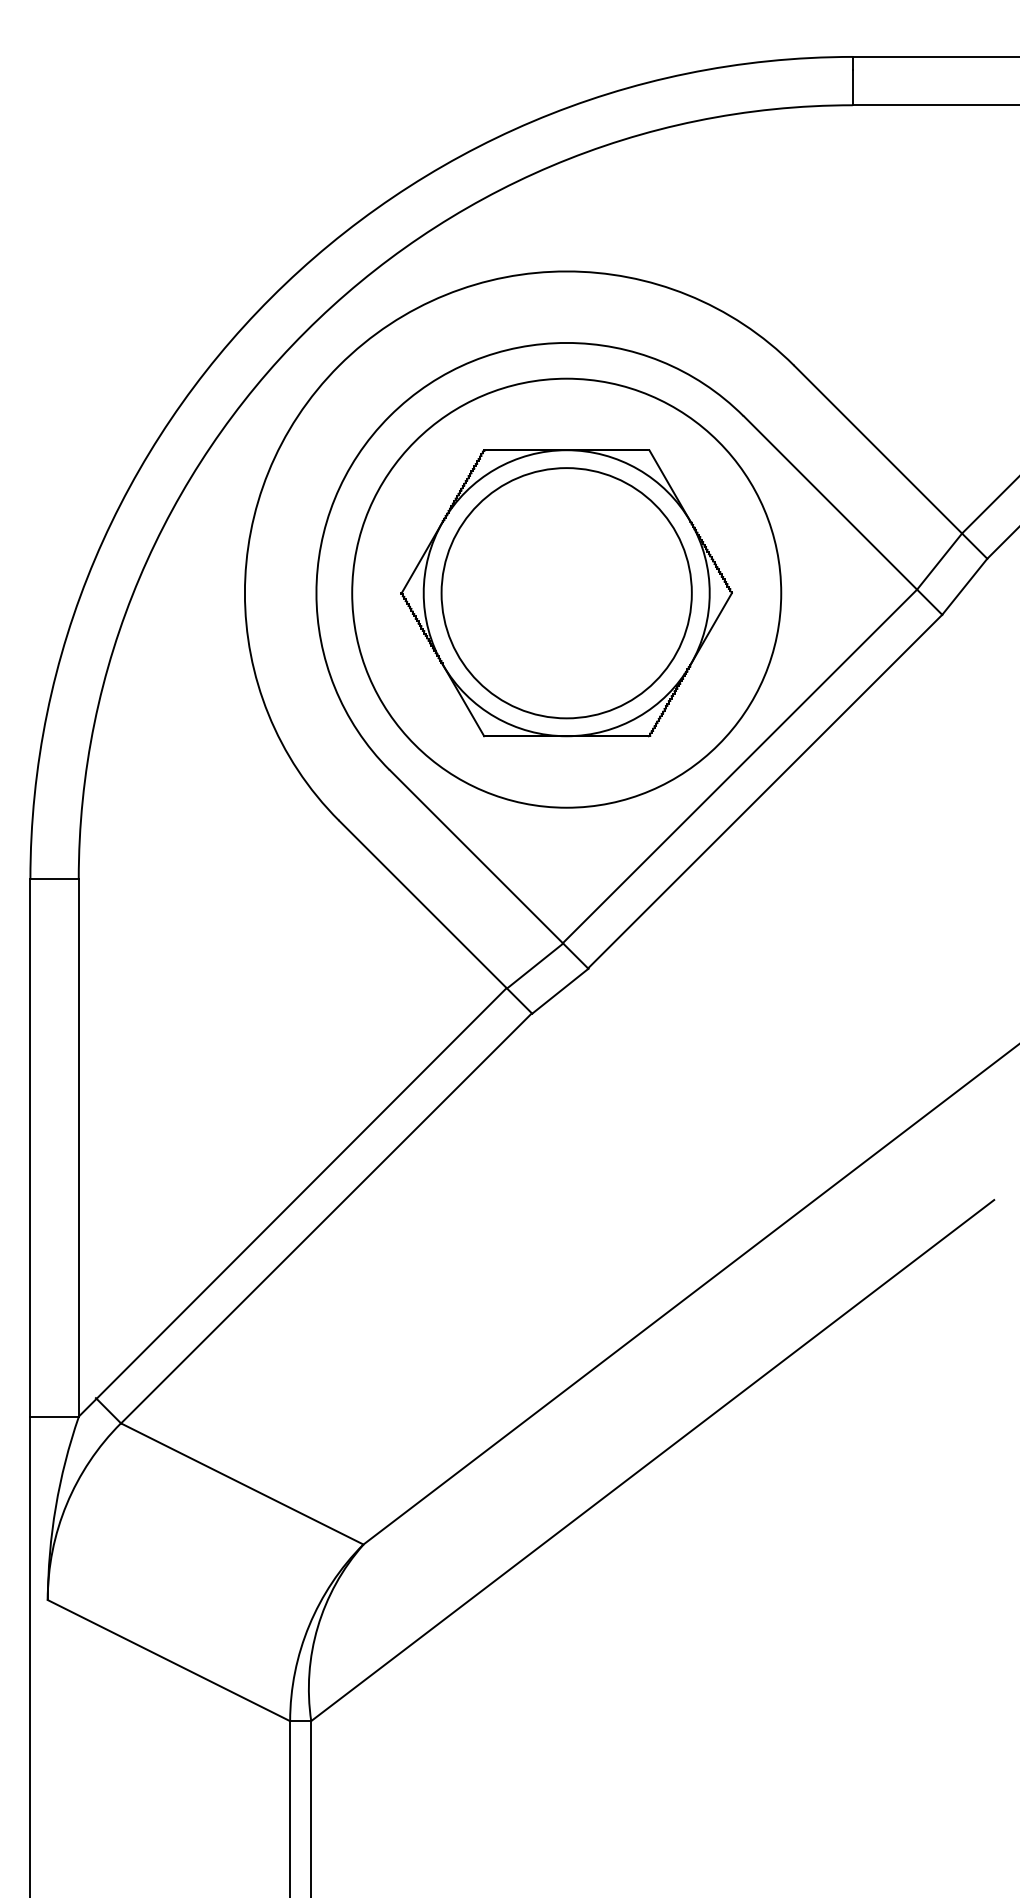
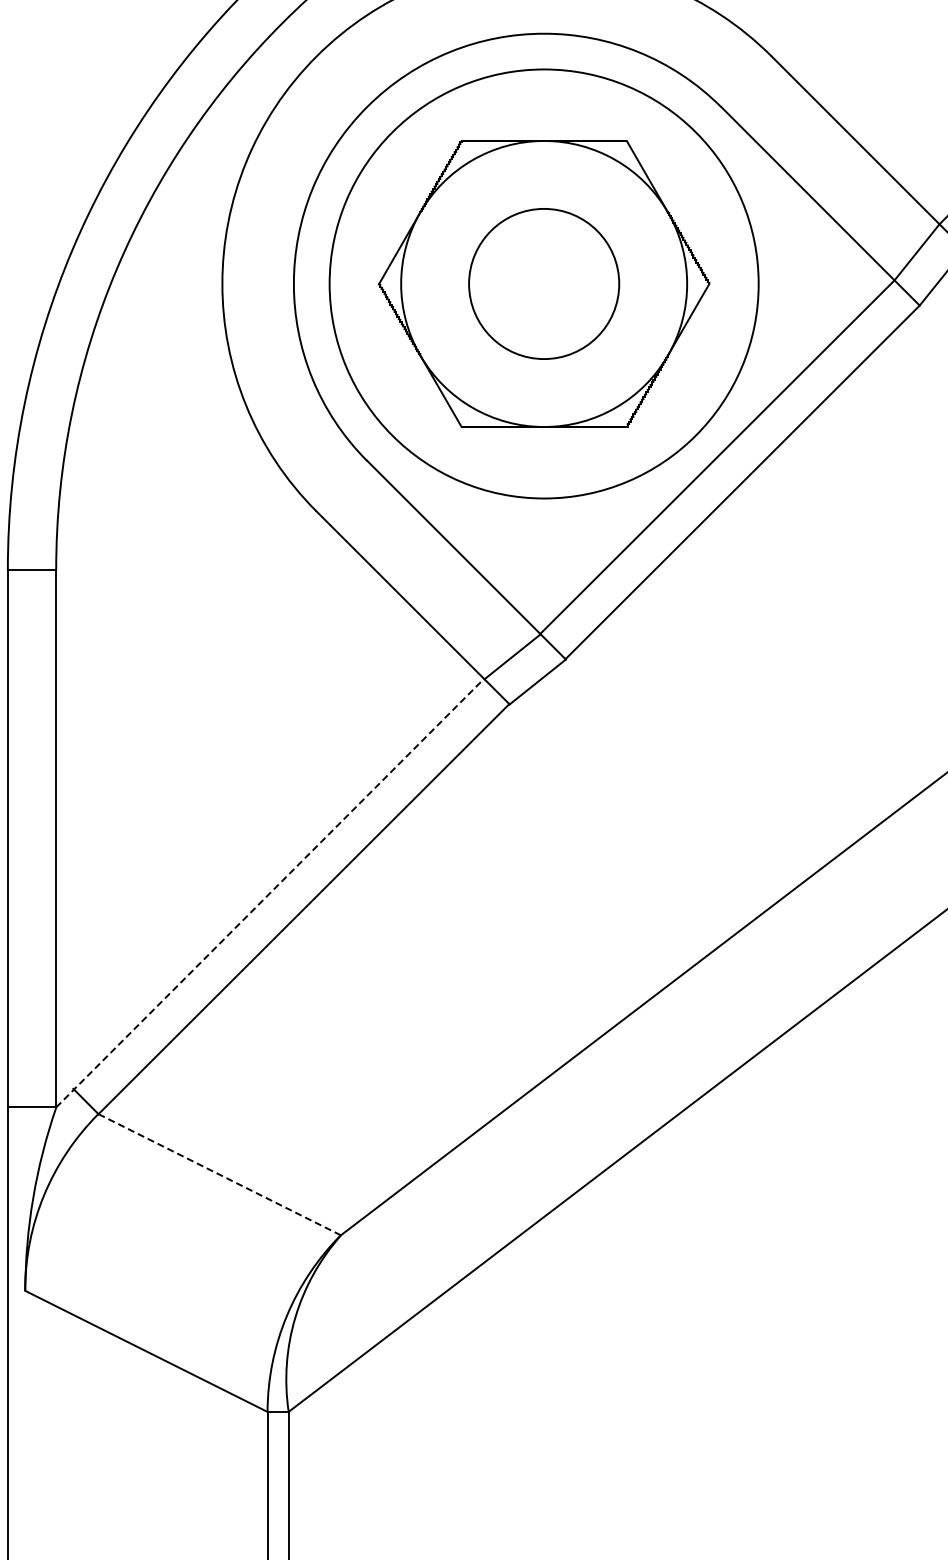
circle: (566, 593) -> (543, 284), size x0.6
line: (292, 1202) -> (269, 893), solid -> dashed
line: (242, 1484) -> (219, 1175), solid -> dashed

